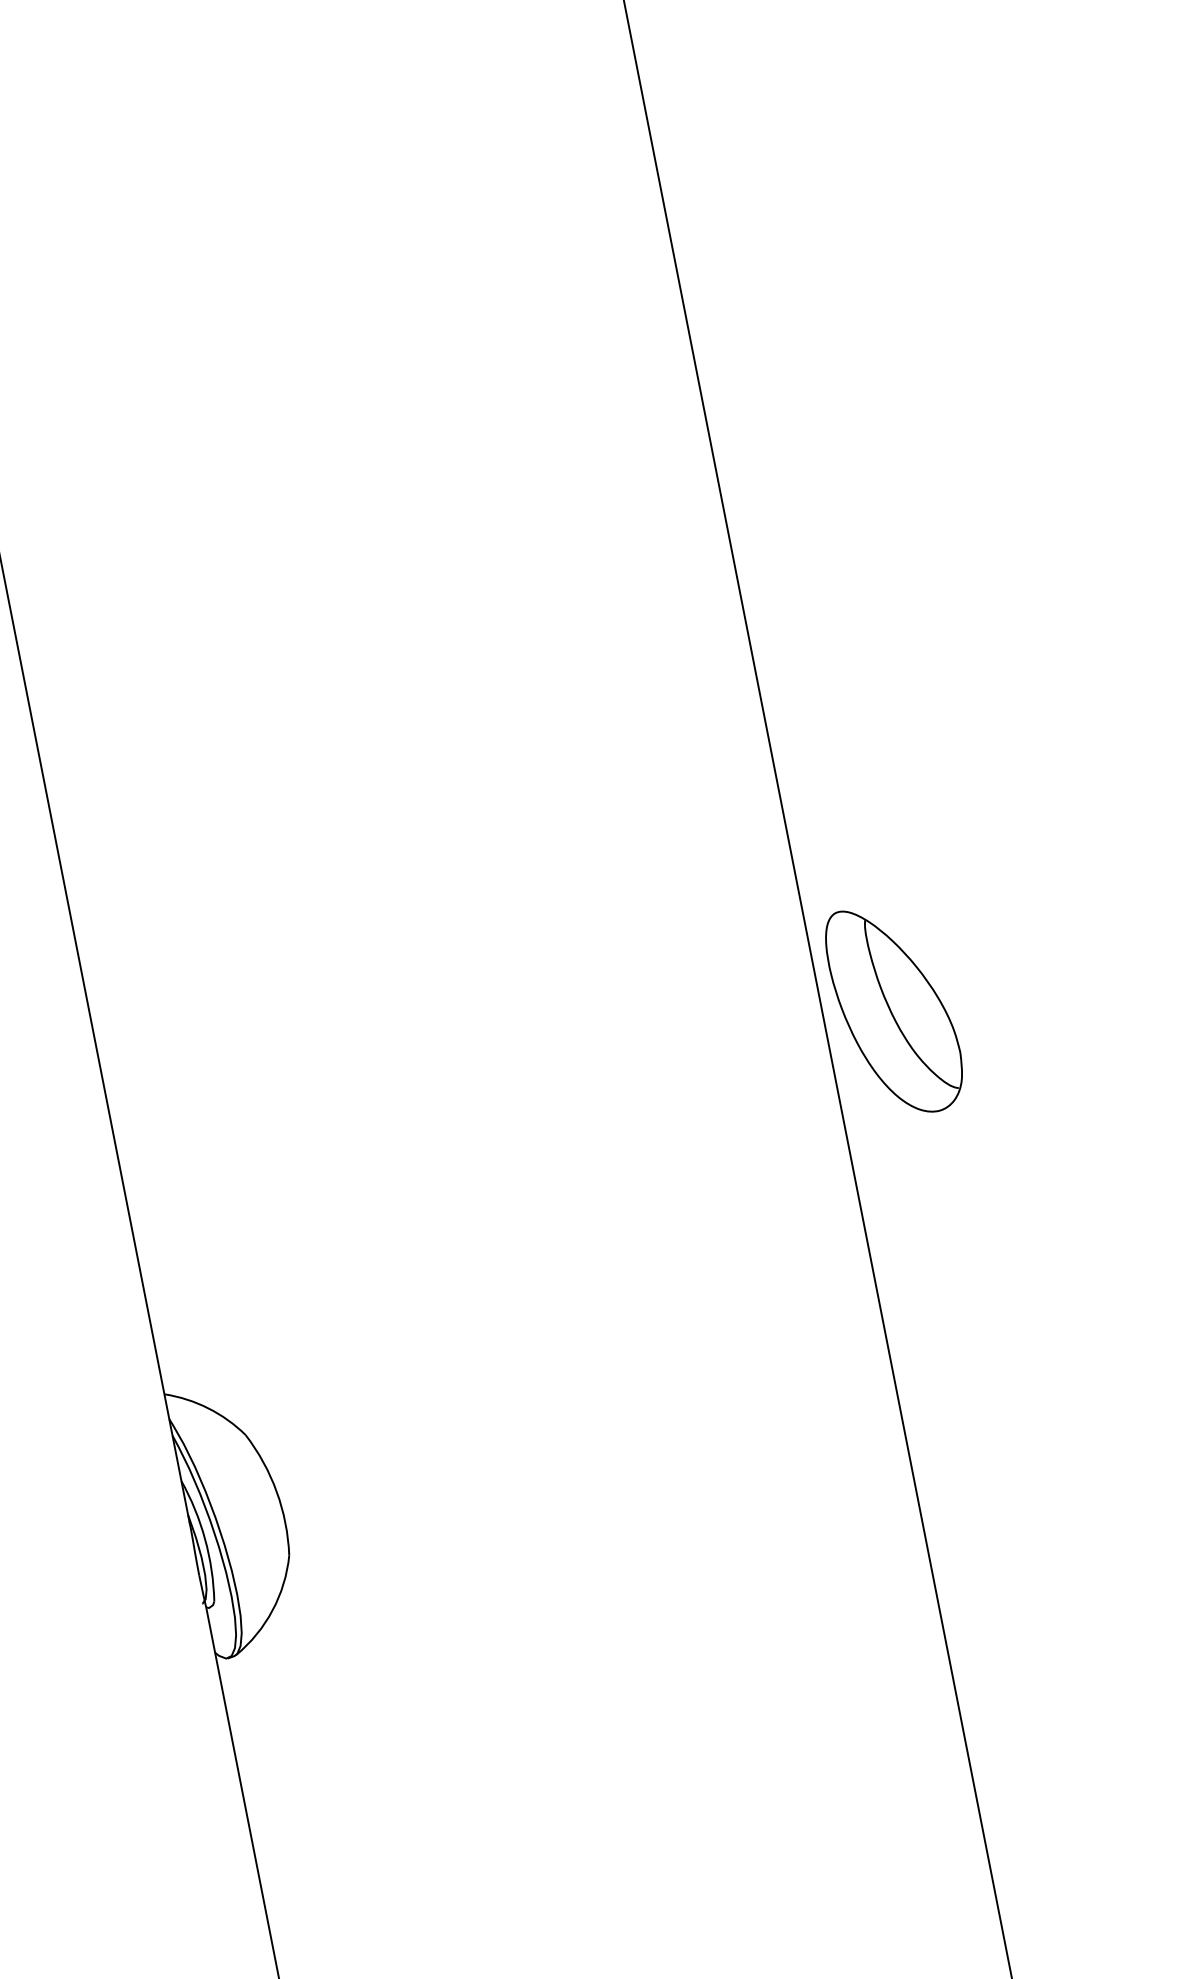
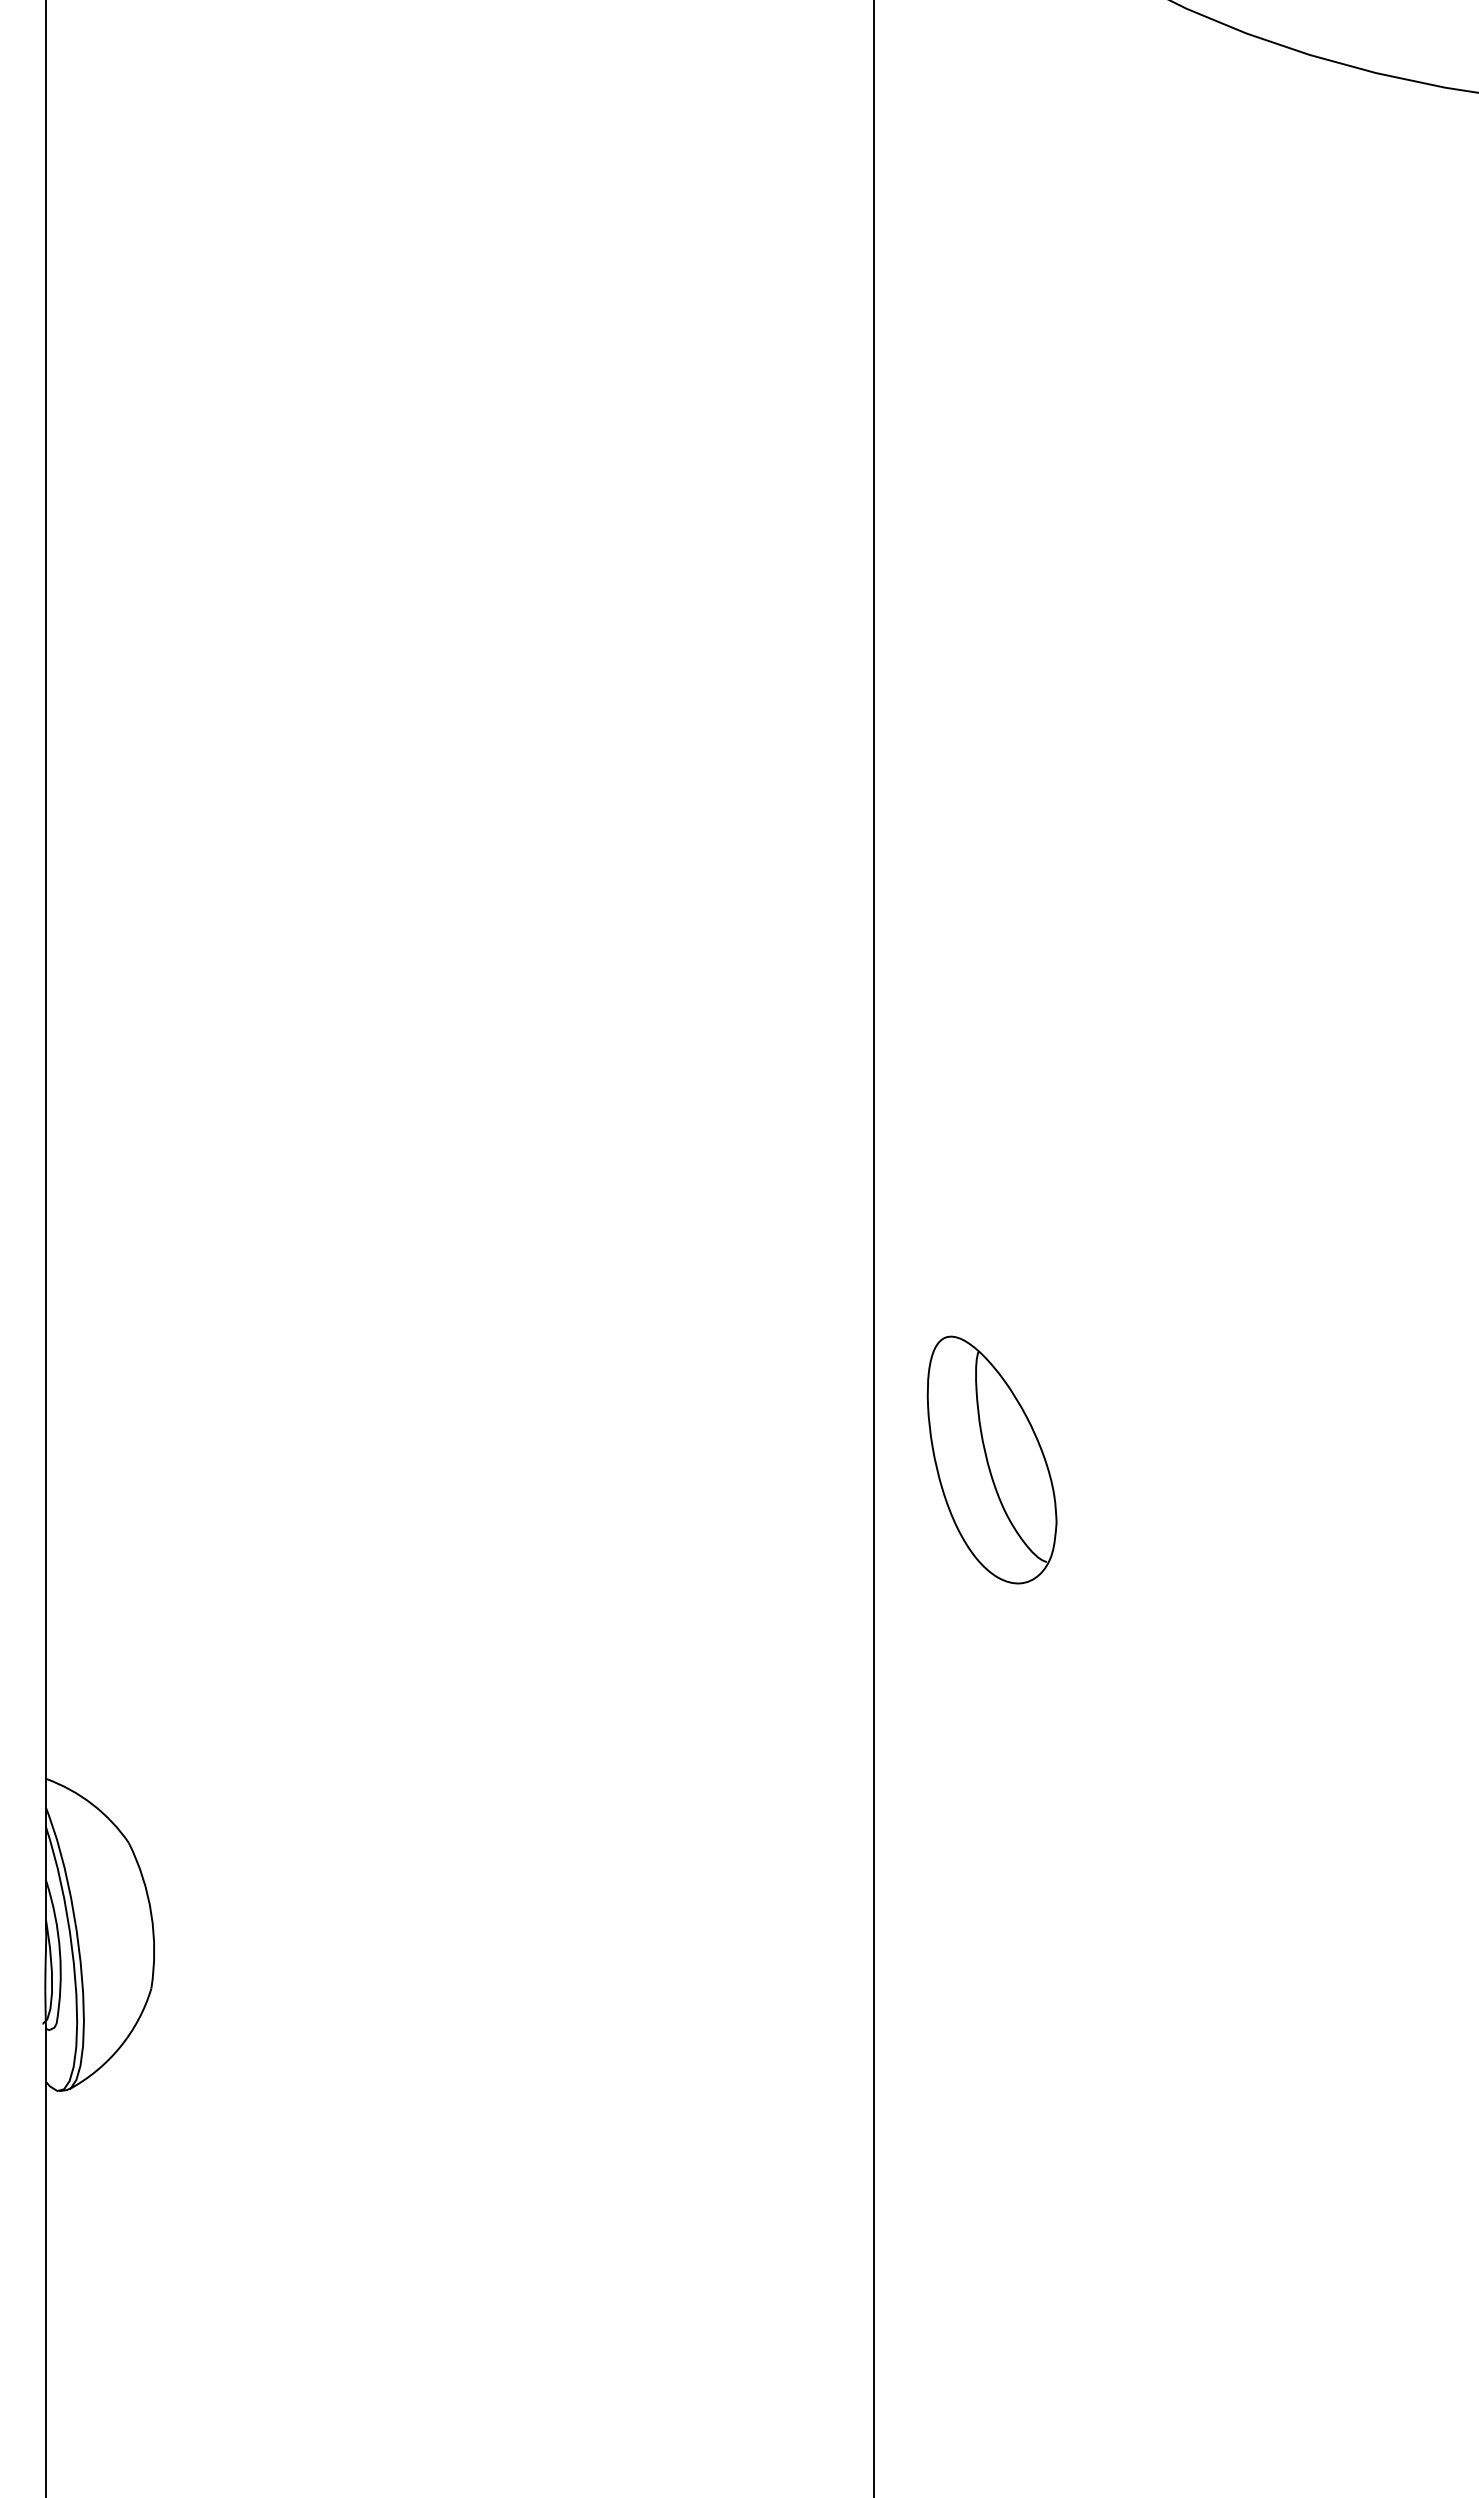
part: (894, 1009) -> (991, 1459), moved

